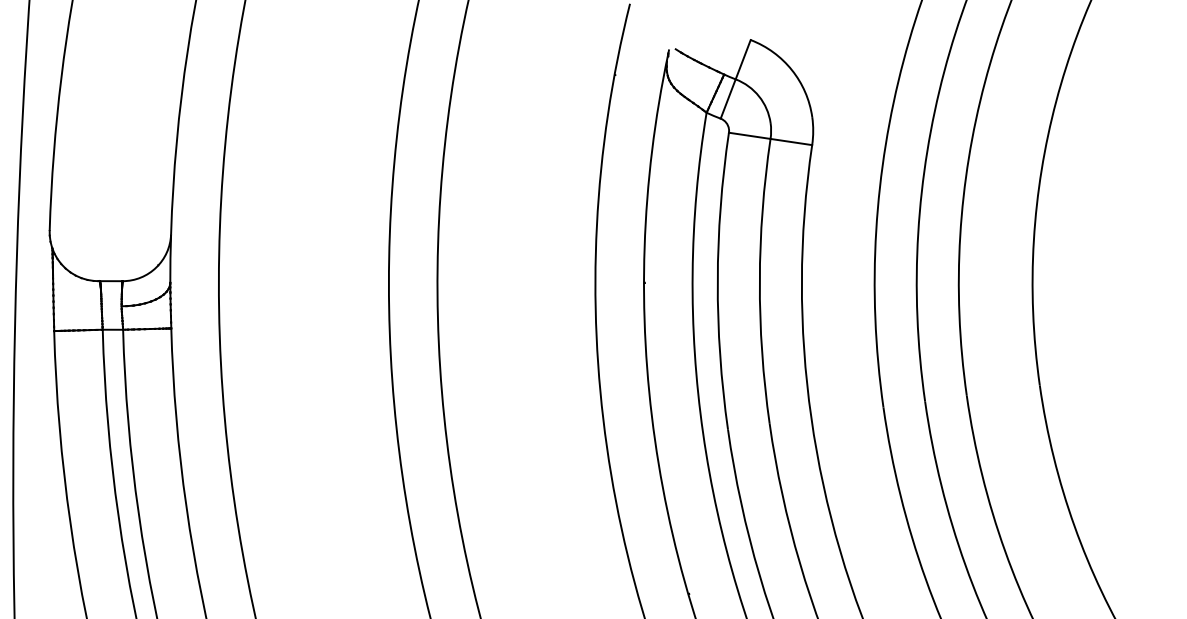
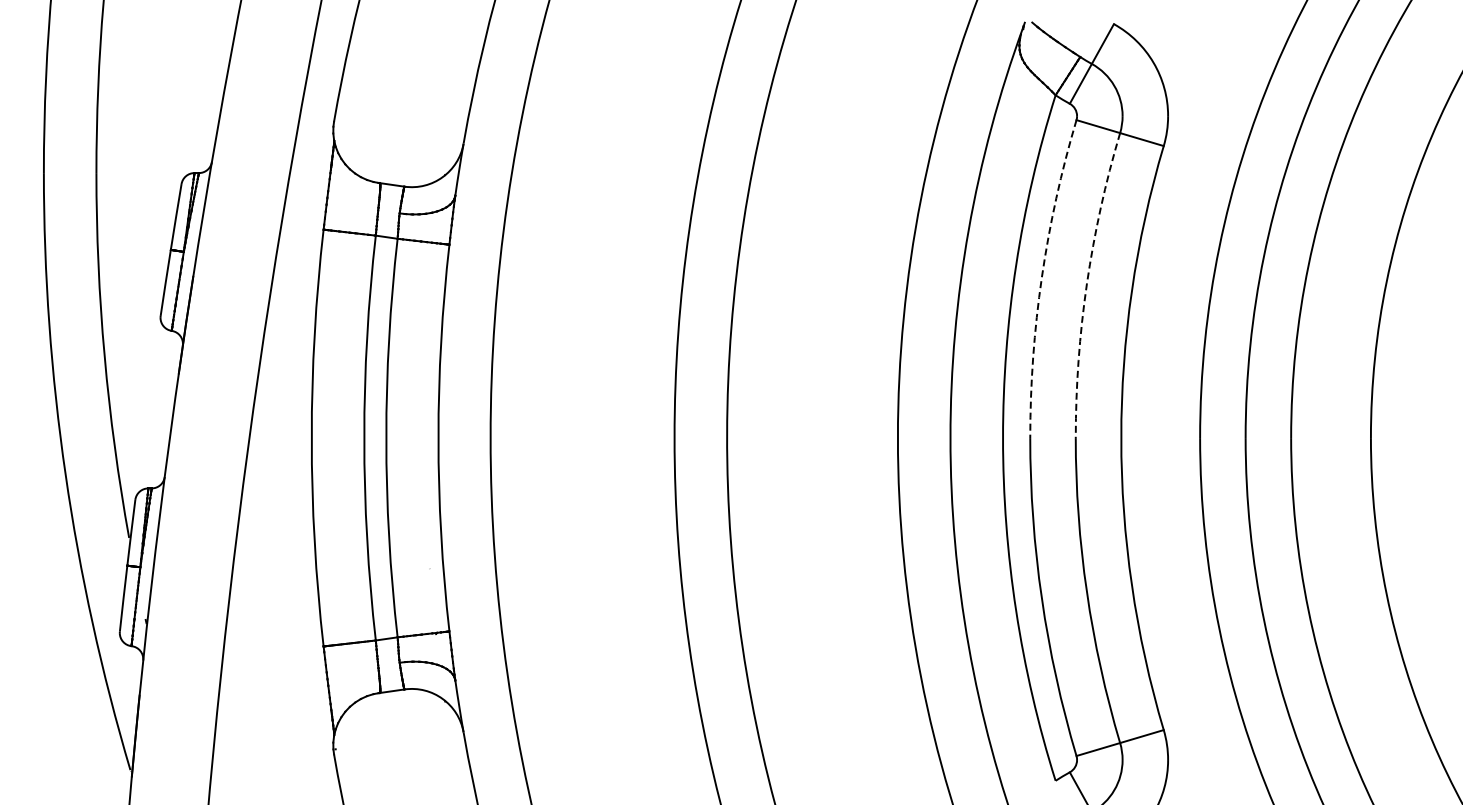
arc: (759, 280) -> (1086, 283), solid -> dashed
arc: (717, 281) -> (1041, 277), solid -> dashed

